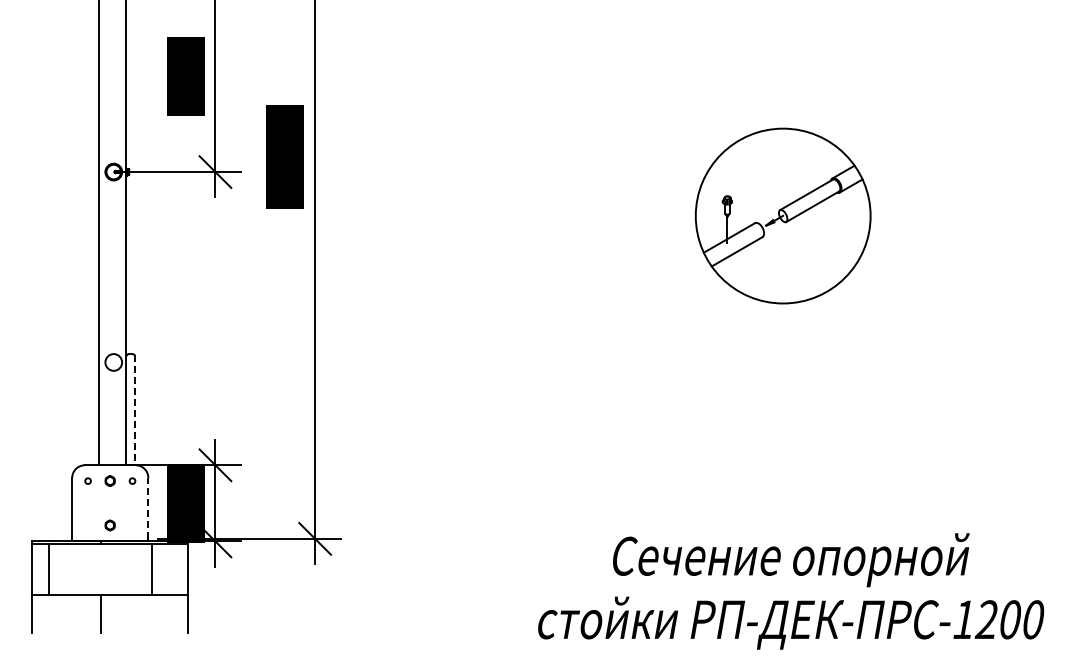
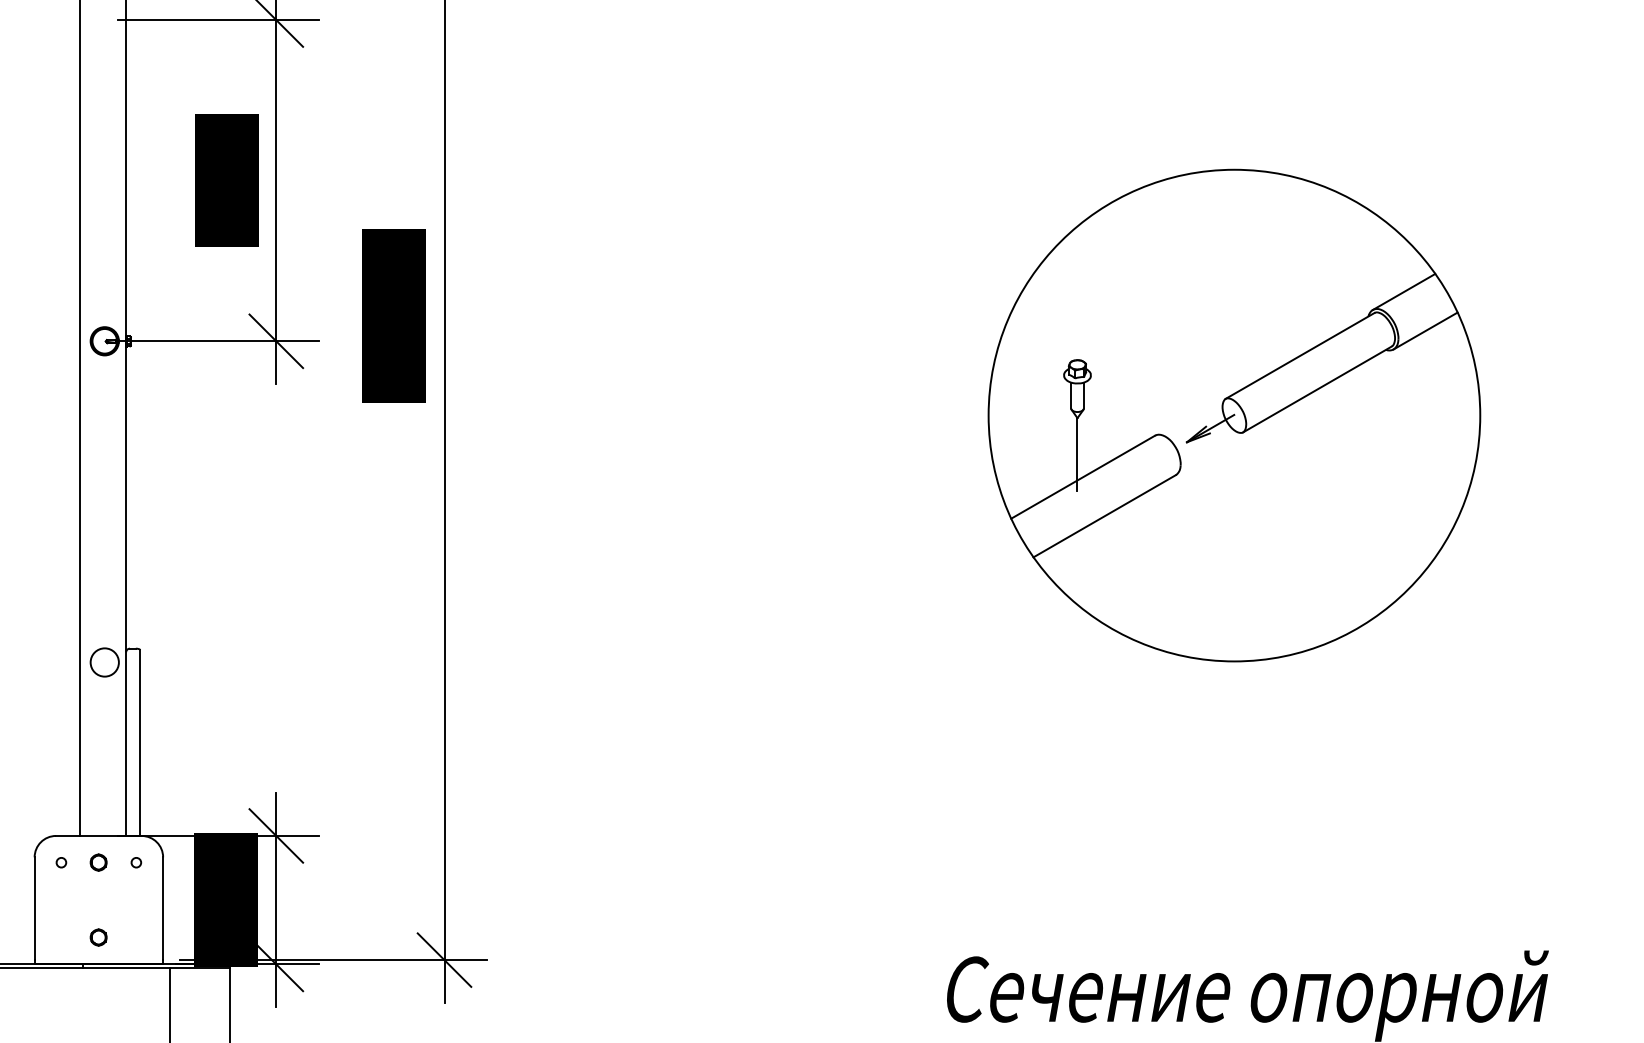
part: (782, 215) -> (1233, 414), size x1.67
line: (134, 410) -> (139, 743), dashed -> solid
line: (148, 507) -> (163, 907), dashed -> solid

